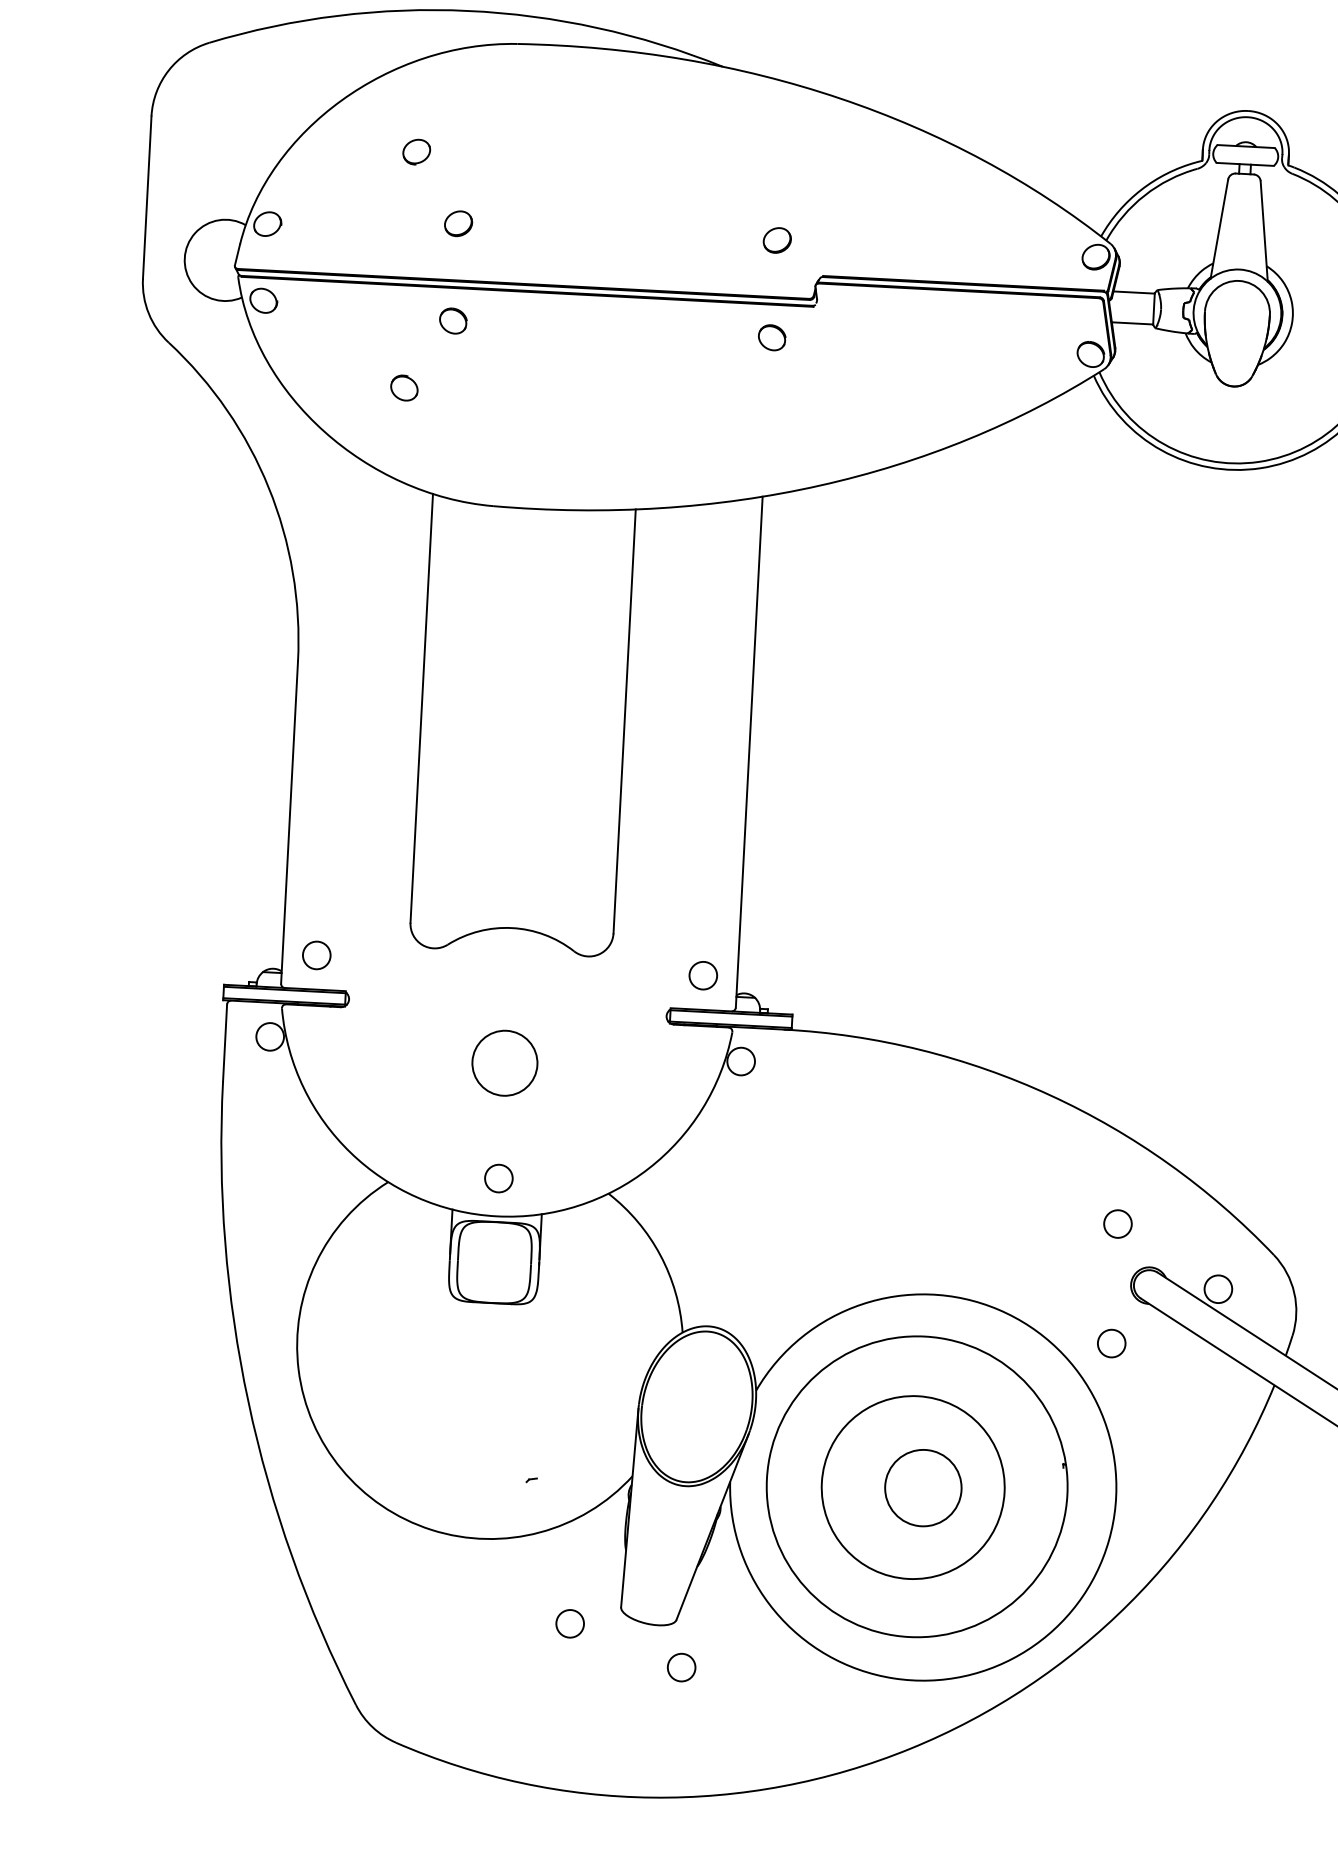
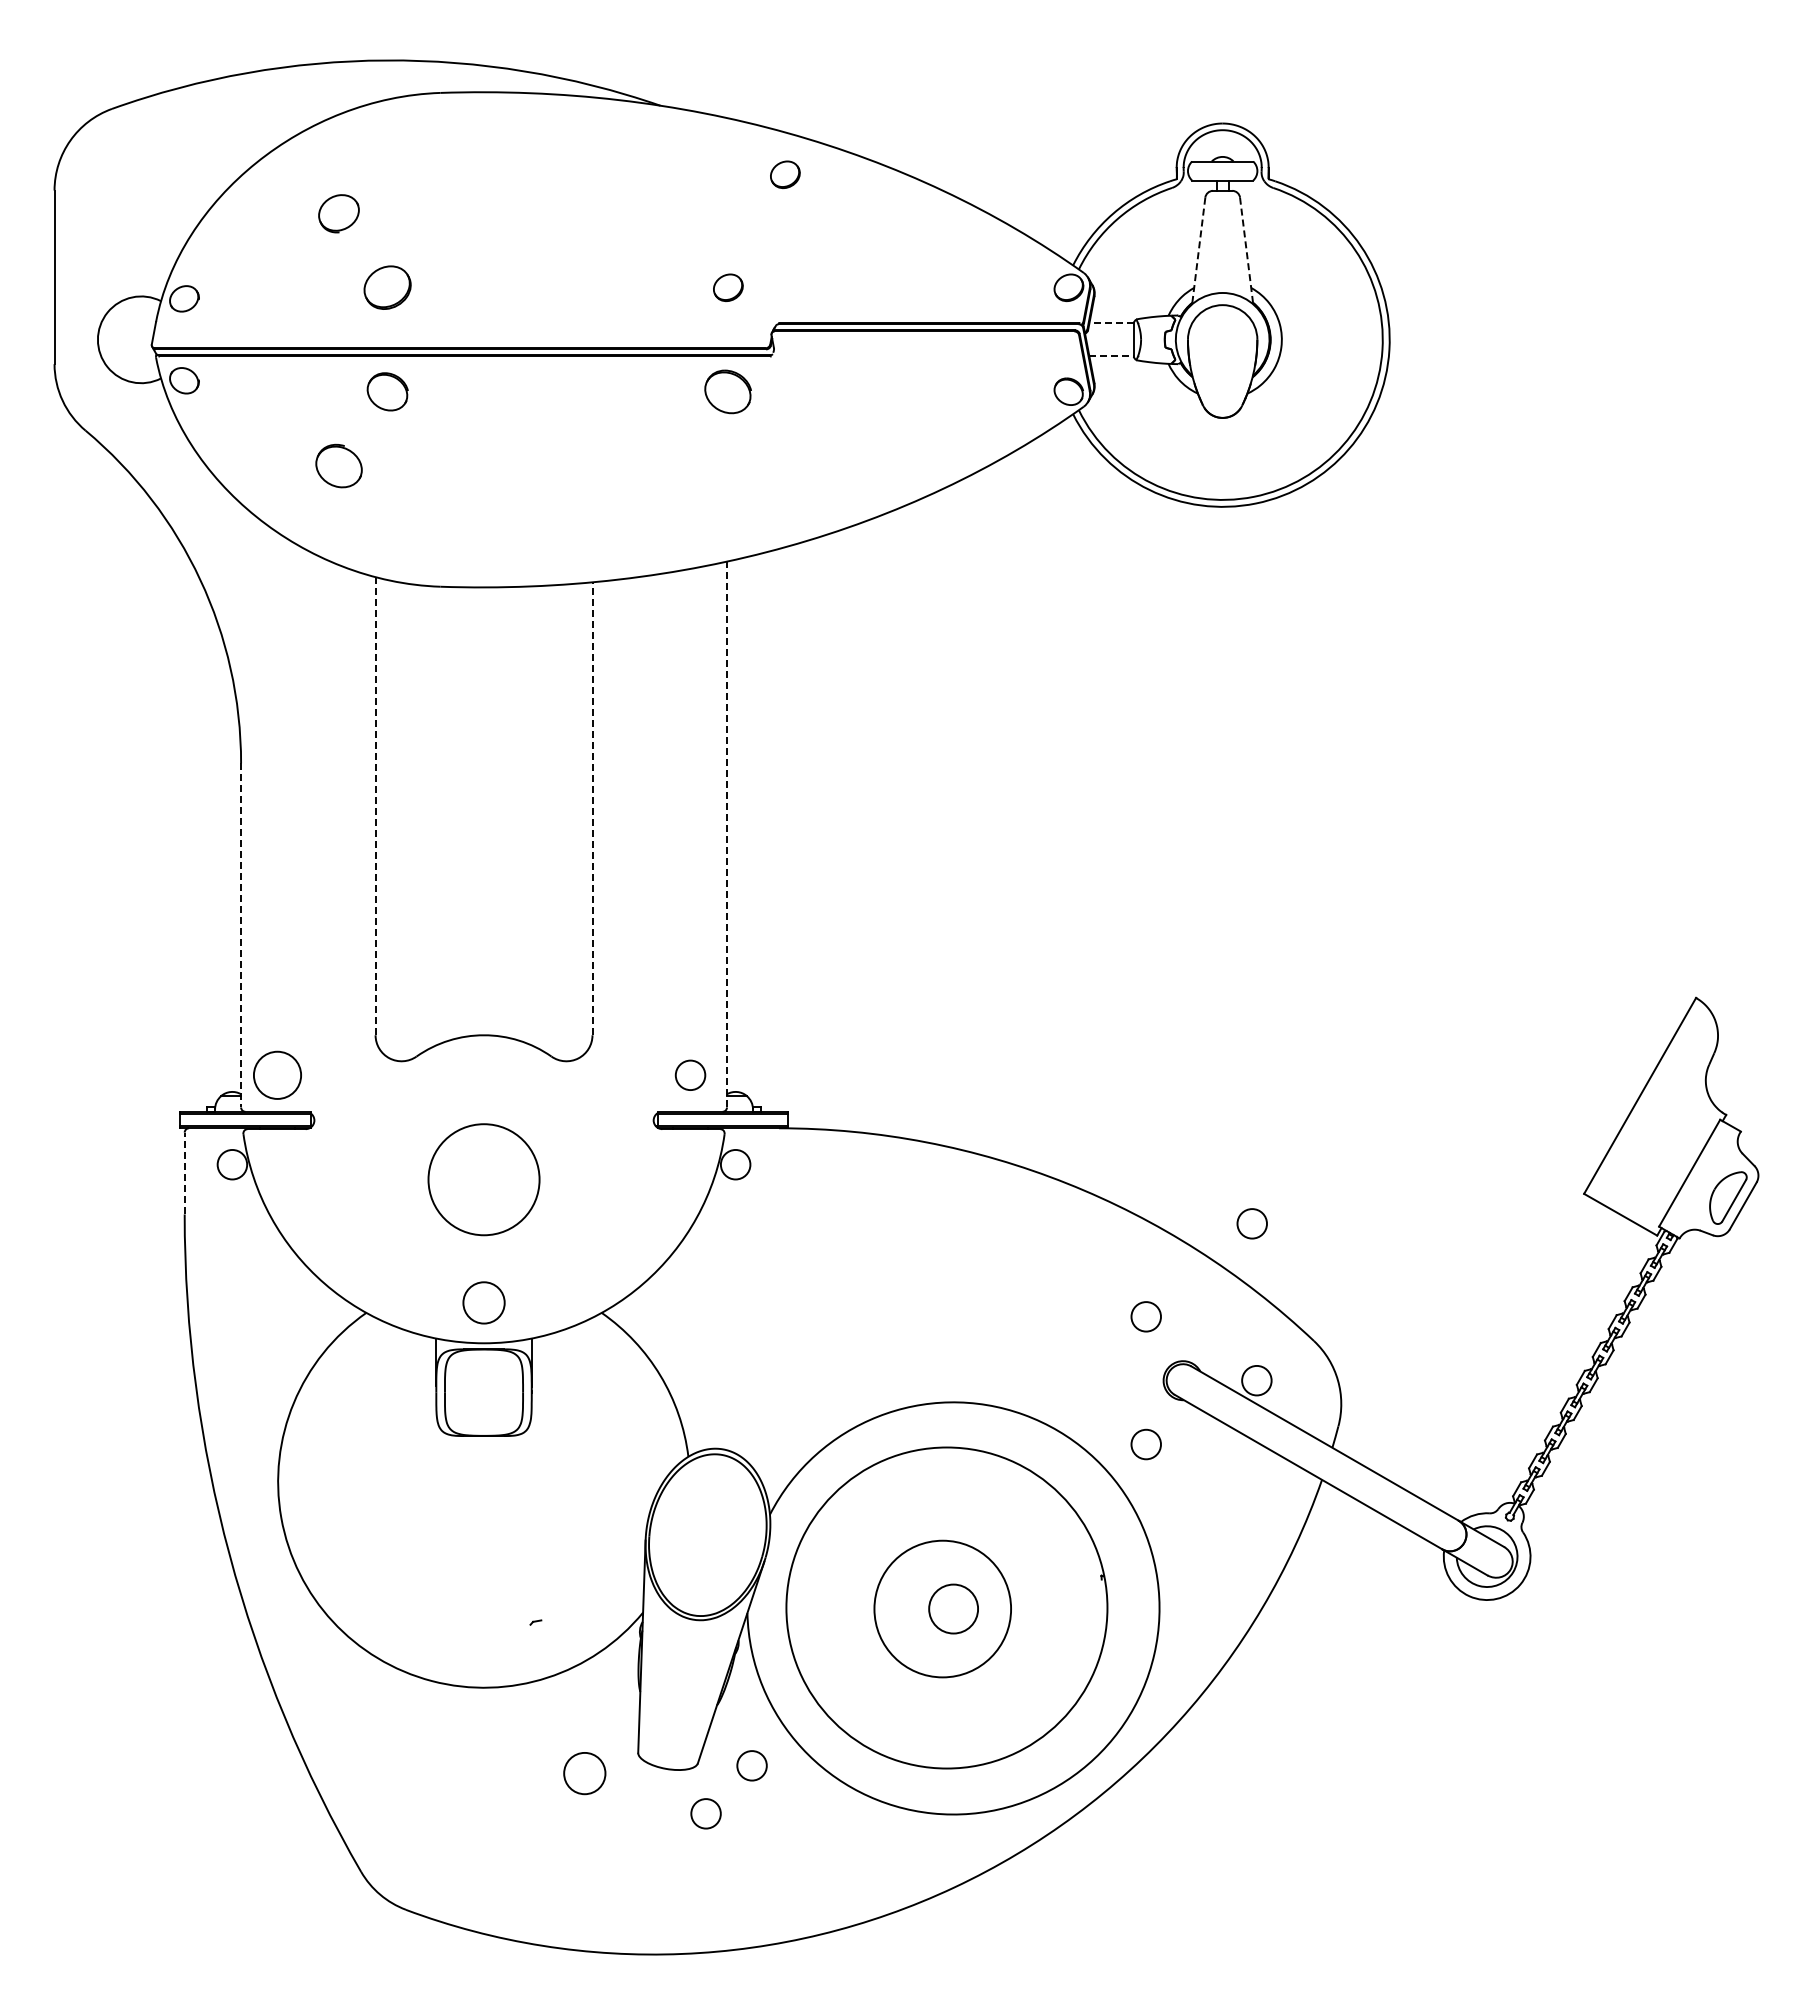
part: (836, 137) -> (785, 174), added
part: (417, 151) -> (339, 213), size x1.4
part: (458, 223) -> (387, 287), size x1.6
line: (1219, 229) -> (1198, 251), solid -> dashed
line: (1264, 231) -> (1246, 251), solid -> dashed
line: (1133, 292) -> (1110, 323), solid -> dashed
part: (453, 320) -> (387, 391), size x1.4
line: (1132, 323) -> (1111, 356), solid -> dashed
part: (772, 337) -> (728, 391), size x1.6
part: (404, 387) -> (339, 465), size x1.6
line: (421, 708) -> (375, 806), solid -> dashed
line: (624, 721) -> (592, 808), solid -> dashed
line: (748, 752) -> (726, 834), solid -> dashed
line: (289, 822) -> (241, 935), solid -> dashed
circle: (316, 955) -> (277, 1075), size x1.6
line: (224, 1042) -> (184, 1173), solid -> dashed
circle: (504, 1063) -> (483, 1179), size x1.6
circle: (1221, 1141) -> (1251, 1223), added
circle: (498, 1178) -> (483, 1302), size x1.4
circle: (912, 1487) -> (942, 1608), size x0.7
circle: (923, 1487) -> (953, 1608), size x0.6
circle: (569, 1622) -> (584, 1772), size x1.4
circle: (726, 1624) -> (751, 1765), added

